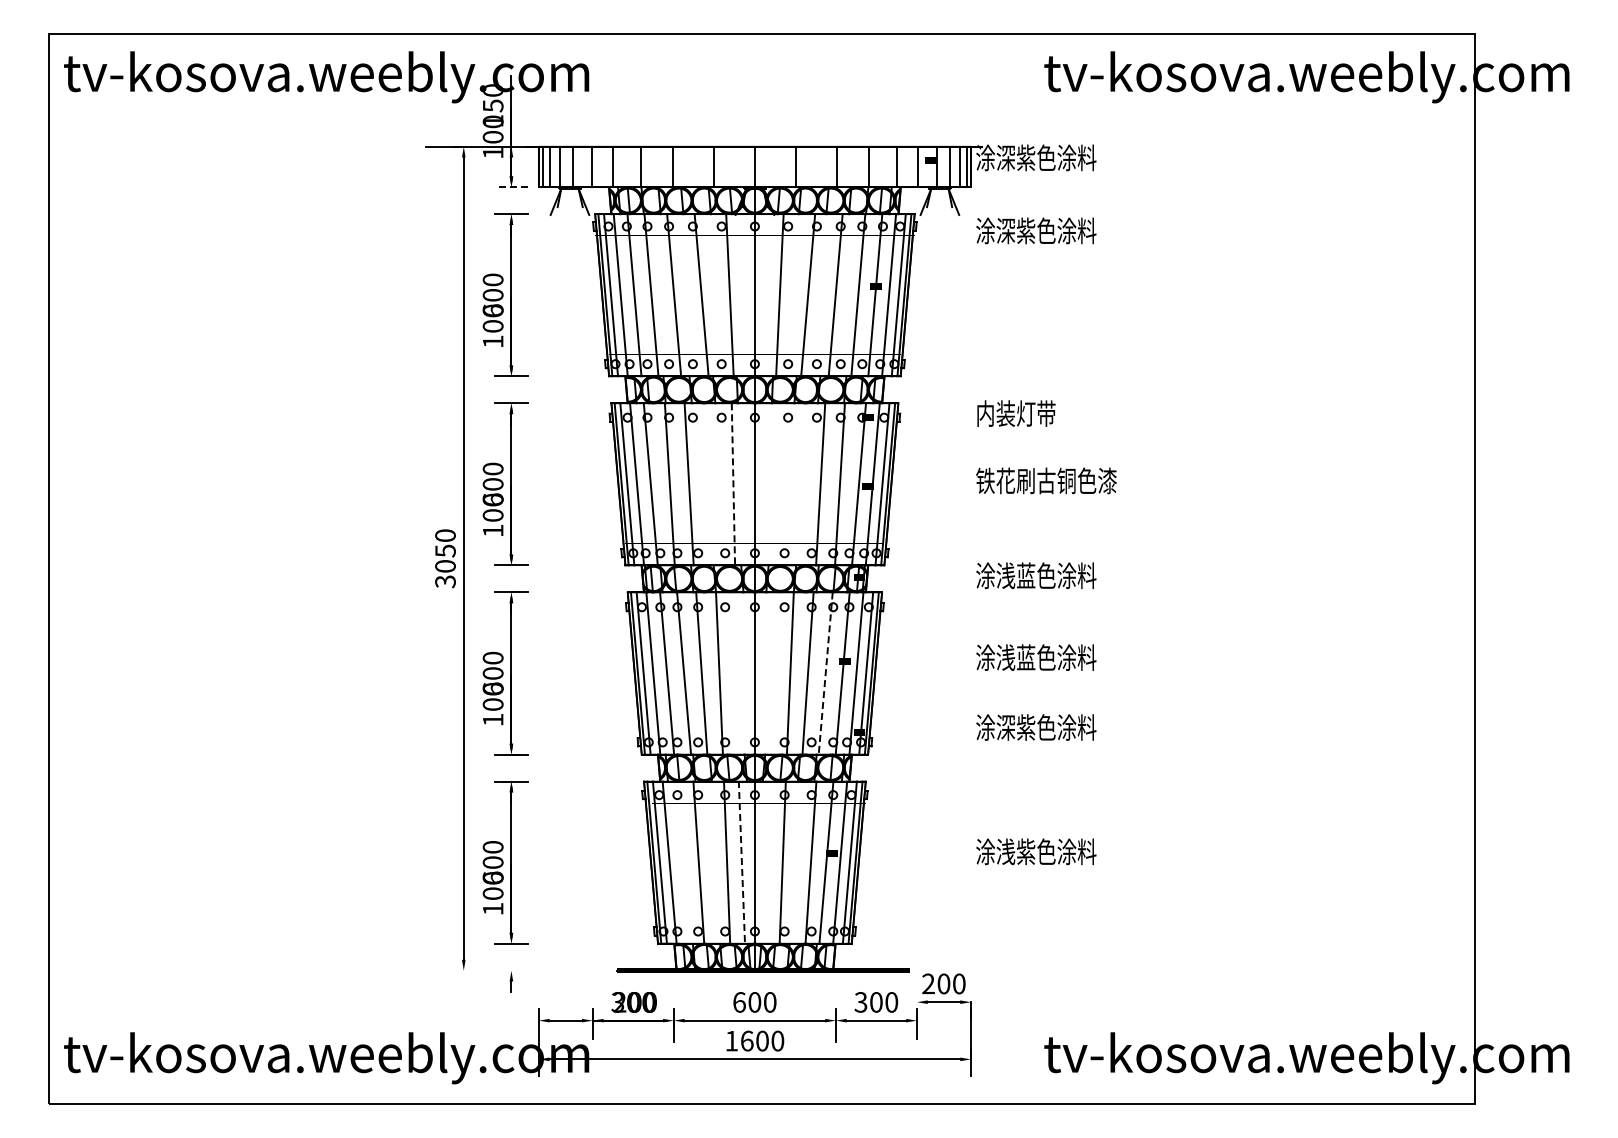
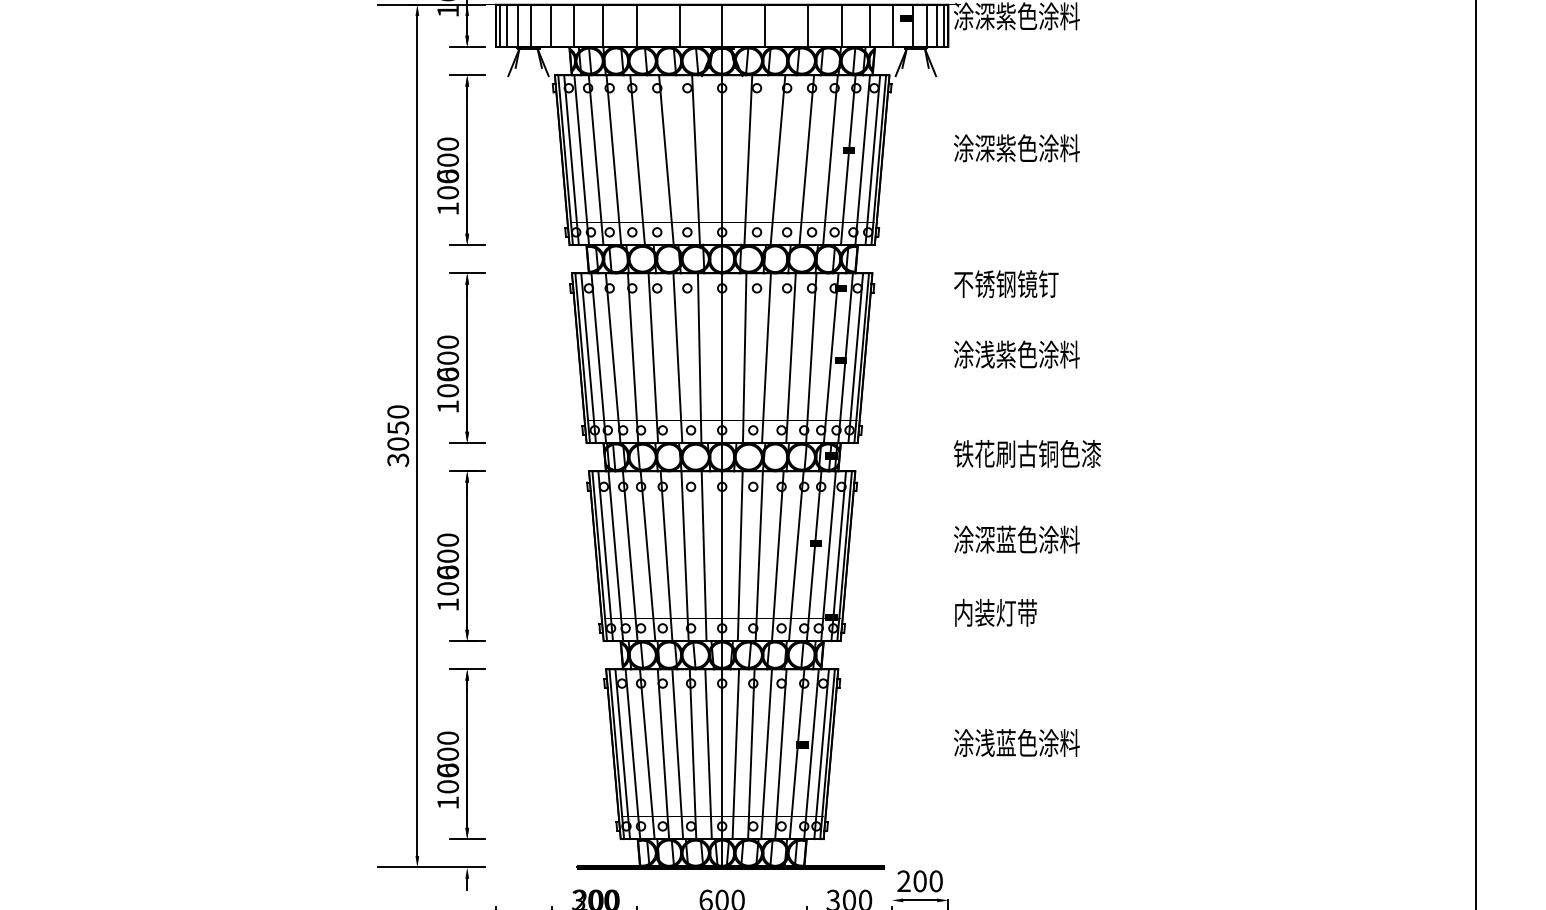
line: (511, 187) -> (467, 47), dashed -> solid
text: (1036, 230) -> (1017, 147), moved
text: (1026, 413) -> (1006, 283), 内装灯带 -> 不锈钢镜钉
text: (1046, 480) -> (1027, 354), 铁花刷古铜色漆 -> 涂浅紫色涂料
line: (712, 484) -> (677, 358), added
line: (733, 484) -> (699, 358), dashed -> solid
line: (776, 484) -> (744, 358), added
line: (796, 484) -> (765, 358), added
text: (1046, 575) -> (1027, 453), 涂浅蓝色涂料 -> 铁花刷古铜色漆
text: (1006, 657) -> (985, 539), 涂浅蓝色涂料 -> 涂深蓝色涂料
line: (737, 673) -> (703, 556), added
line: (771, 673) -> (739, 556), added
line: (825, 674) -> (796, 557), dashed -> solid
text: (1036, 727) -> (1017, 612), 涂深紫色涂料 -> 内装灯带
text: (1026, 851) -> (1006, 742), 涂浅紫色涂料 -> 涂浅蓝色涂料
line: (683, 862) -> (647, 754), added
line: (712, 862) -> (677, 754), added
line: (741, 862) -> (708, 754), dashed -> solid
line: (767, 862) -> (735, 754), added
line: (797, 862) -> (766, 754), added
line: (477, 970) -> (431, 867), added

